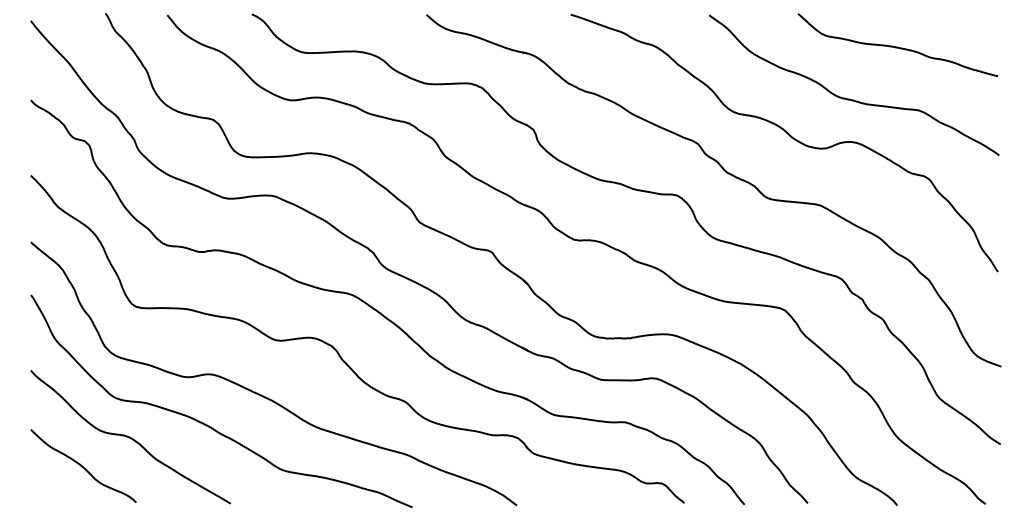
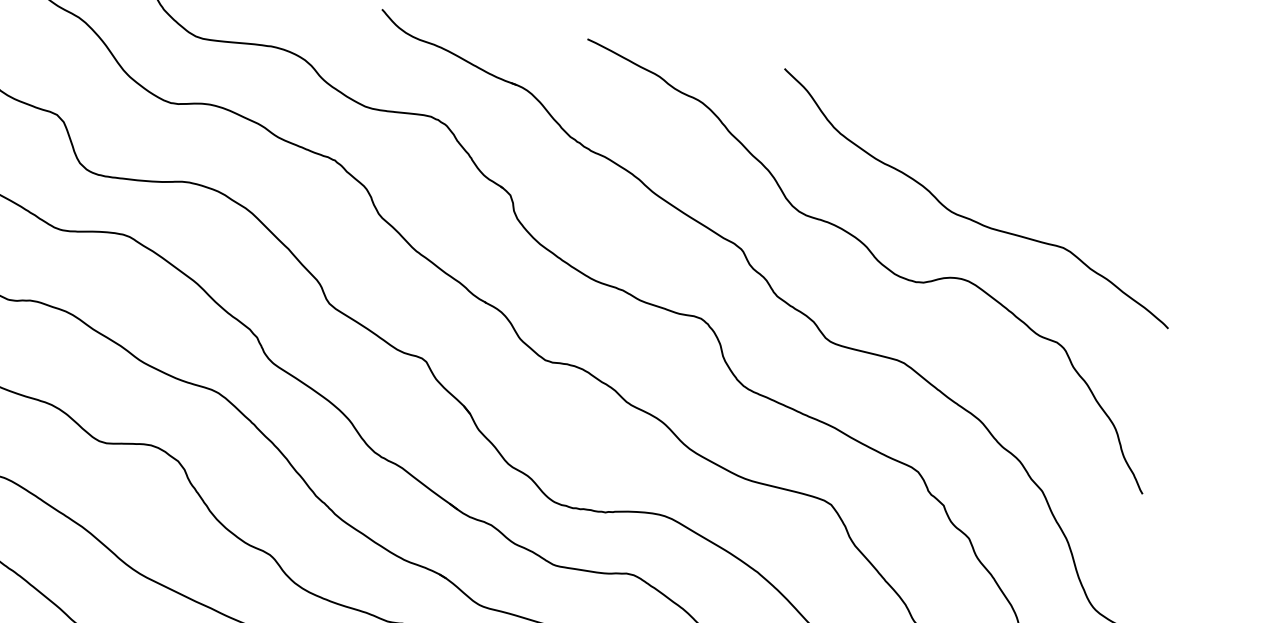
curve: (897, 46) -> (1046, 152), removed

